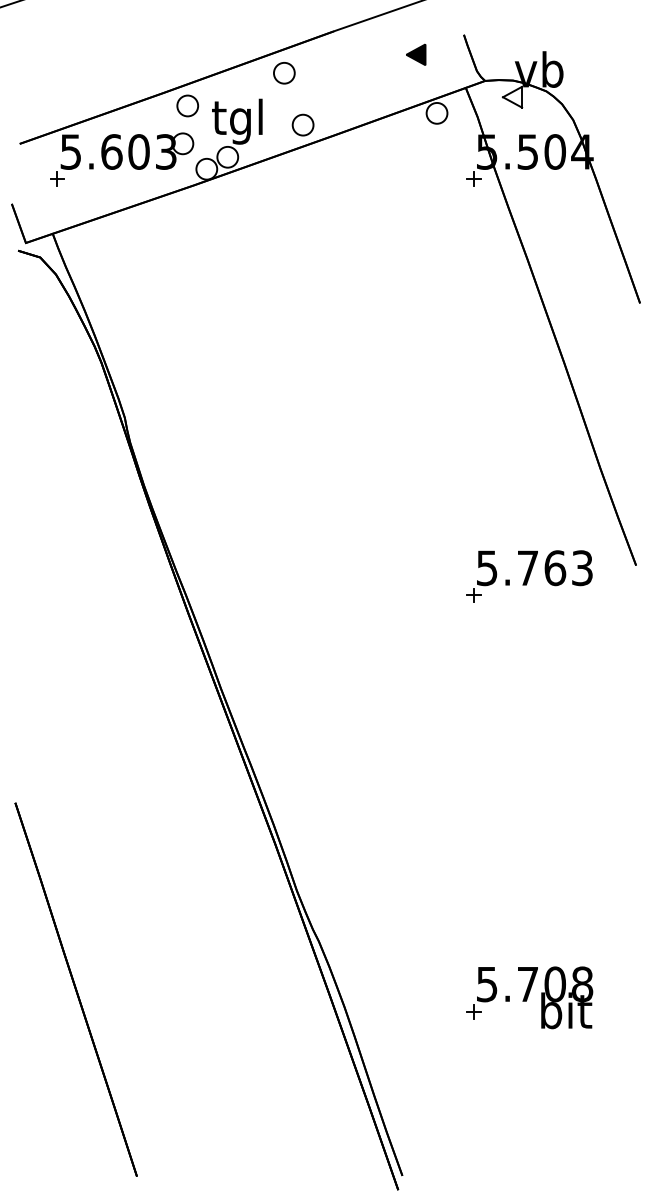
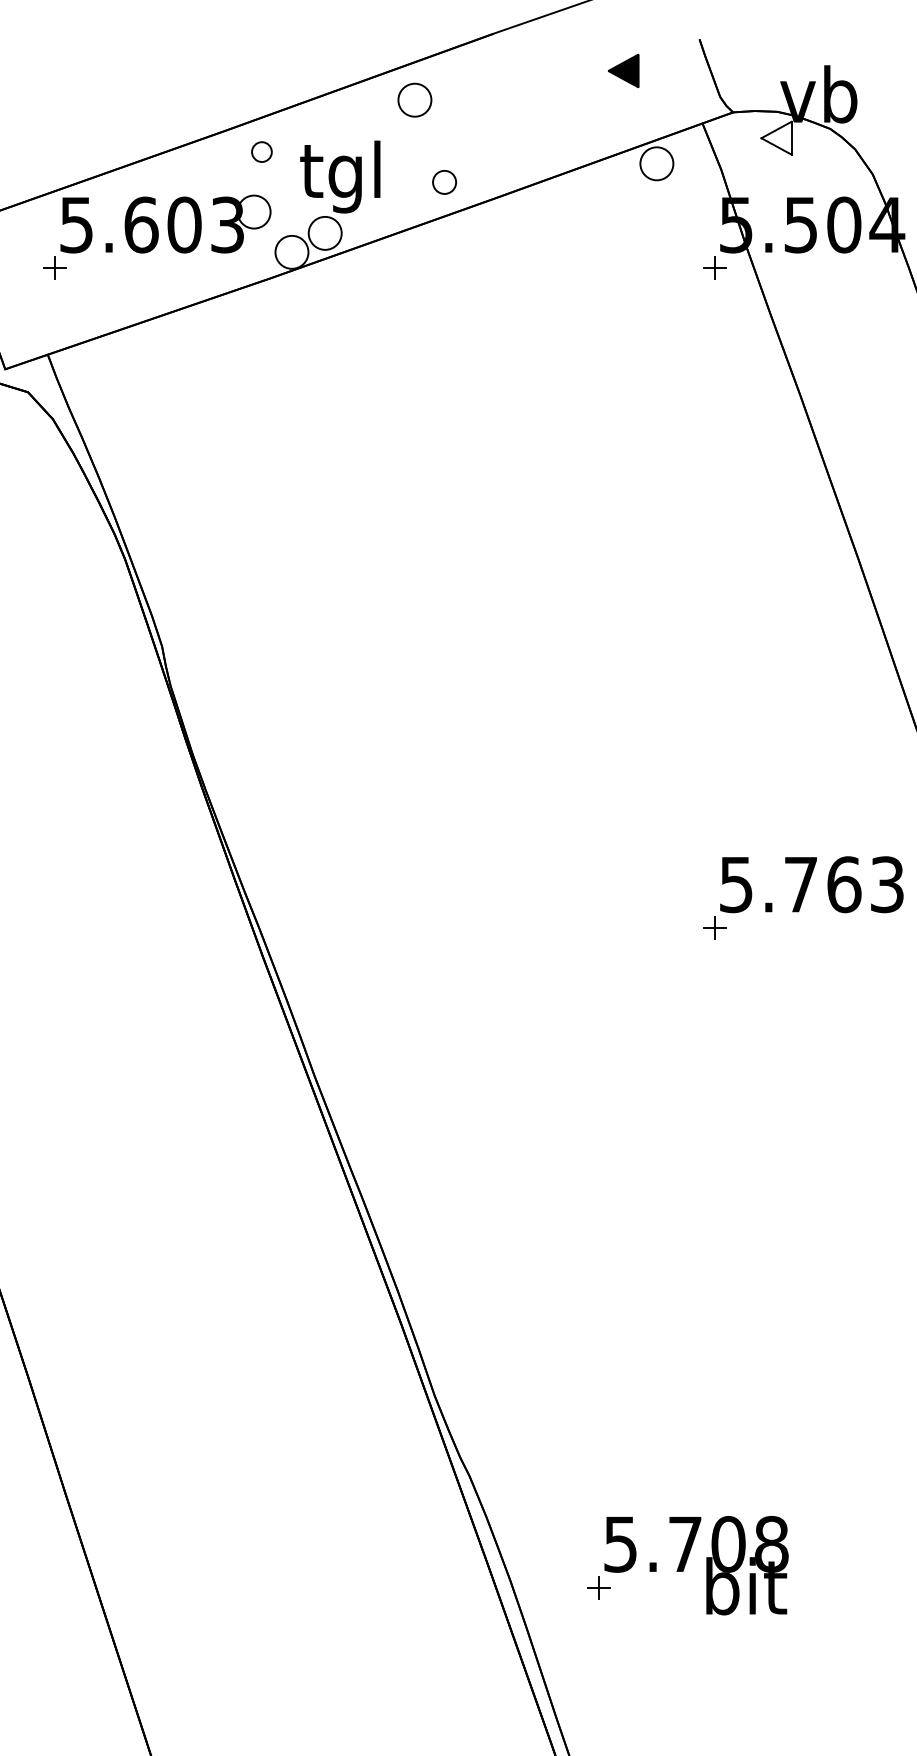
part: (187, 105) -> (261, 151), size x0.6
part: (302, 124) -> (443, 181), size x0.7
part: (529, 997) -> (687, 1565), moved

